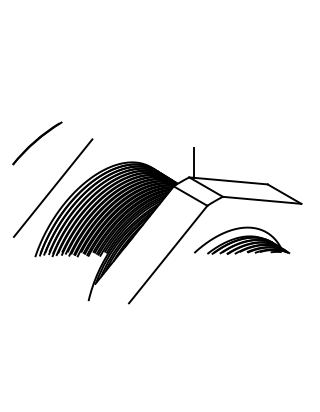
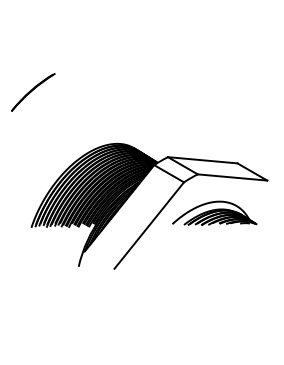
part: (37, 143) -> (33, 92), moved
line: (194, 162) -> (172, 143), removed
line: (52, 187) -> (46, 166), removed

